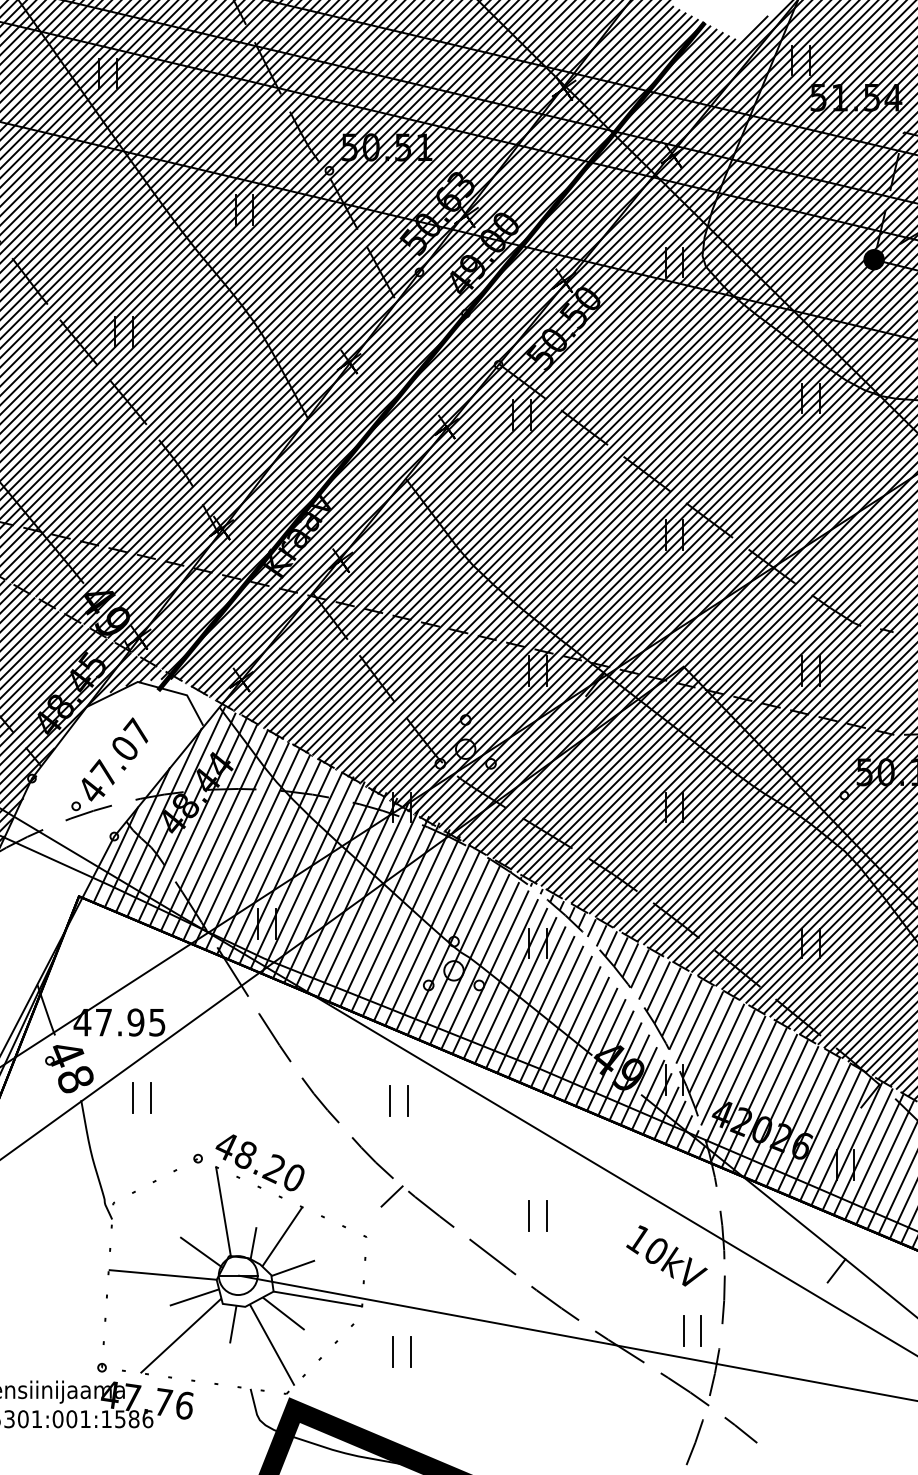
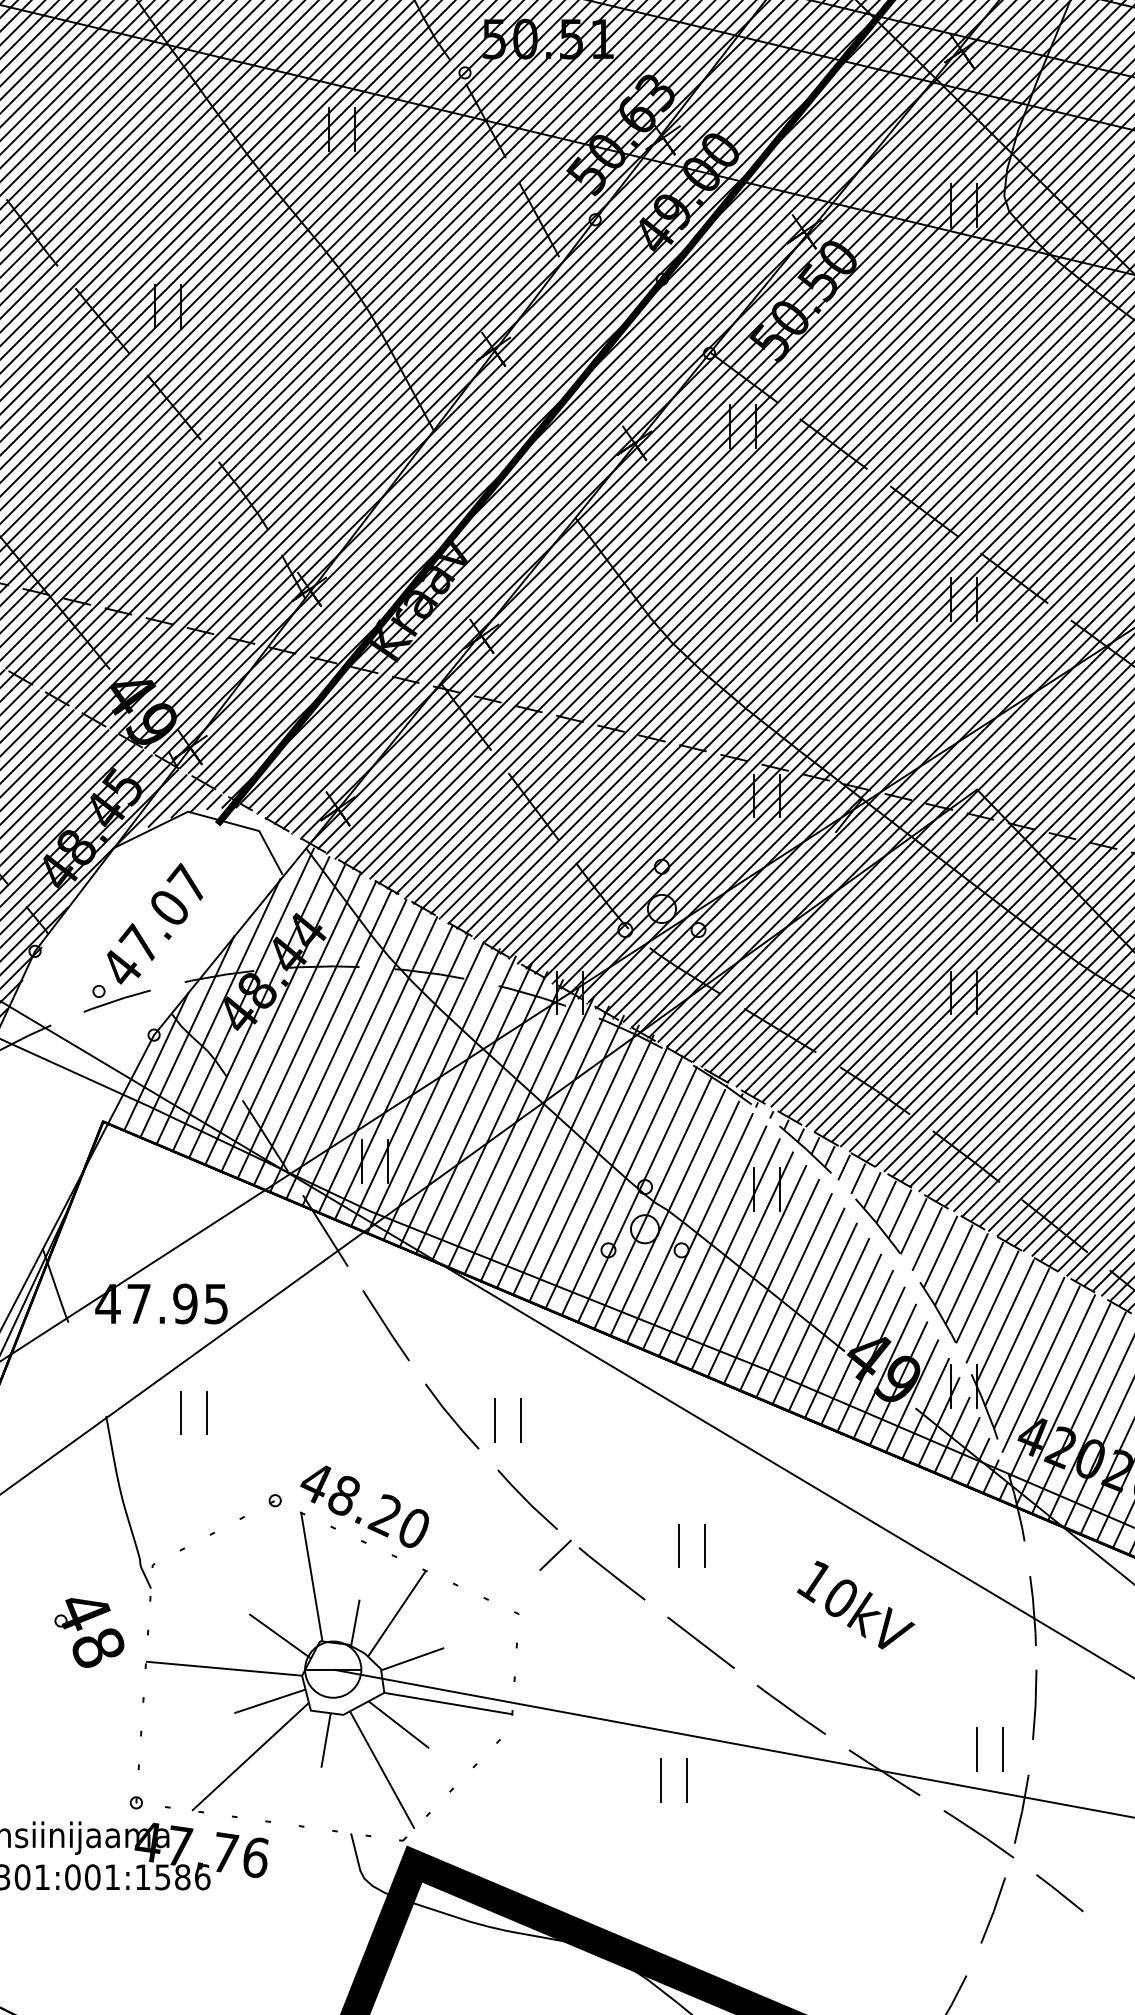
part: (69, 1069) -> (89, 1633), moved
part: (390, 1100) -> (495, 1419), moved
part: (529, 1215) -> (679, 1545), moved
text: (666, 1255) -> (855, 1604), moved
part: (393, 1351) -> (661, 1779), moved

